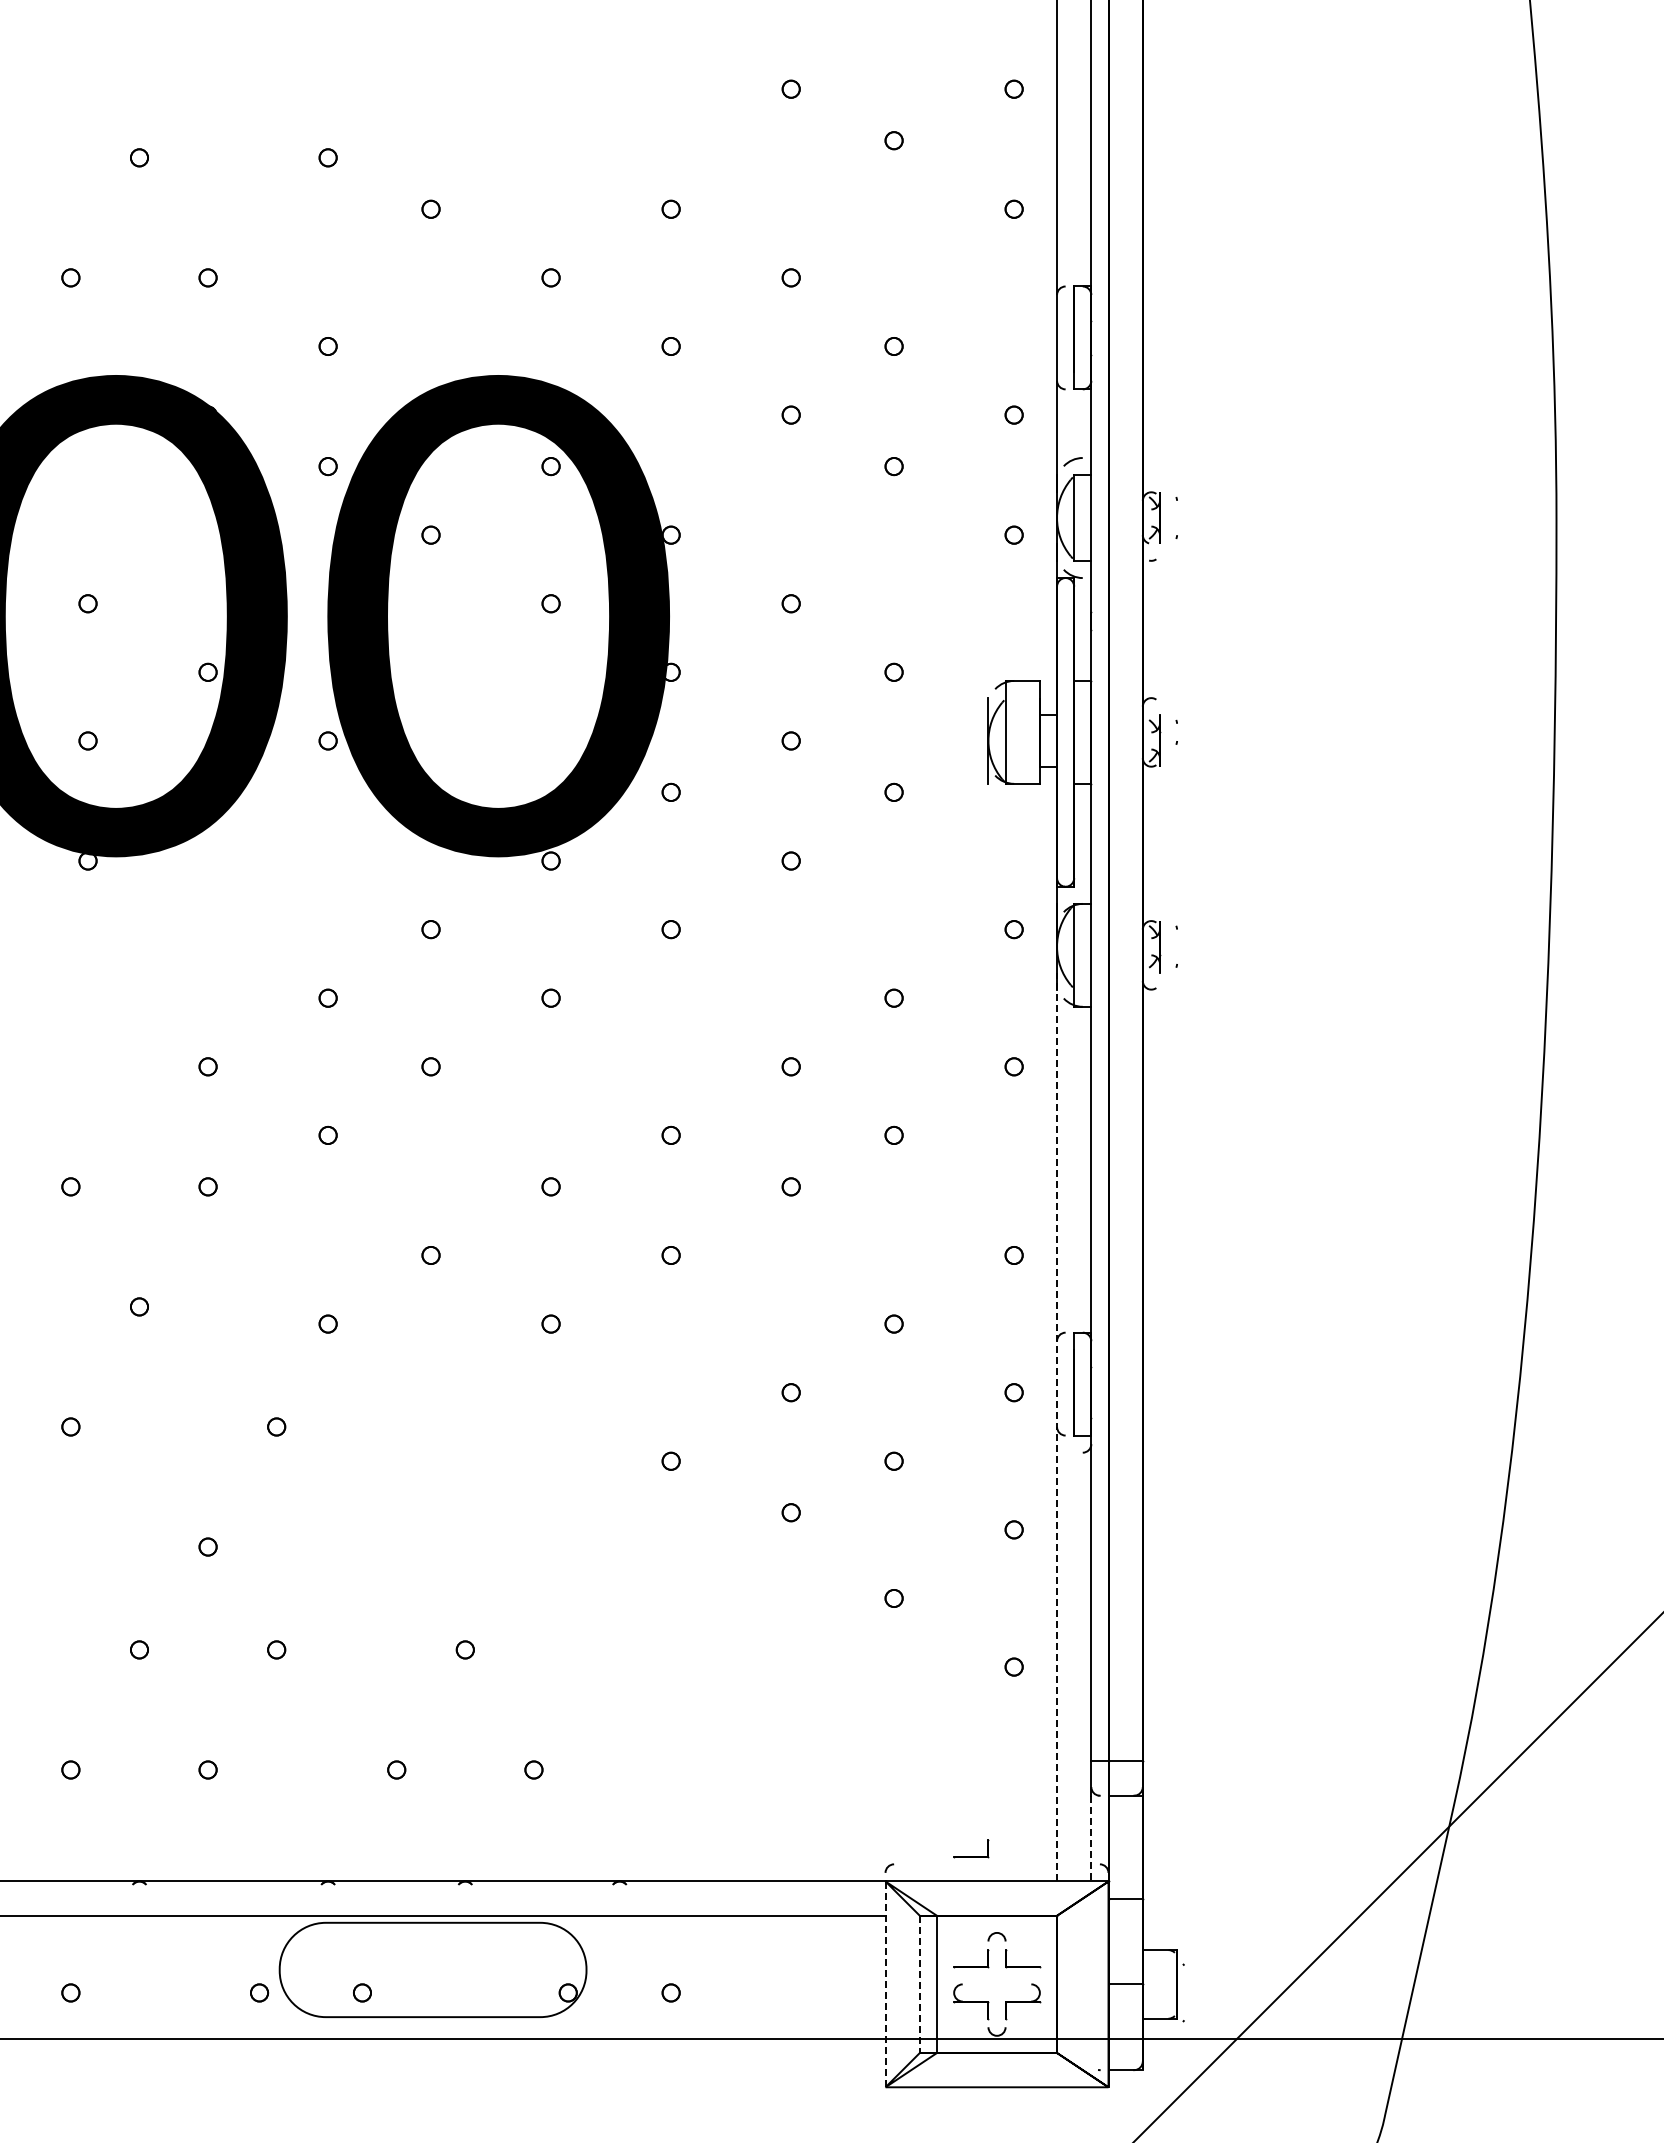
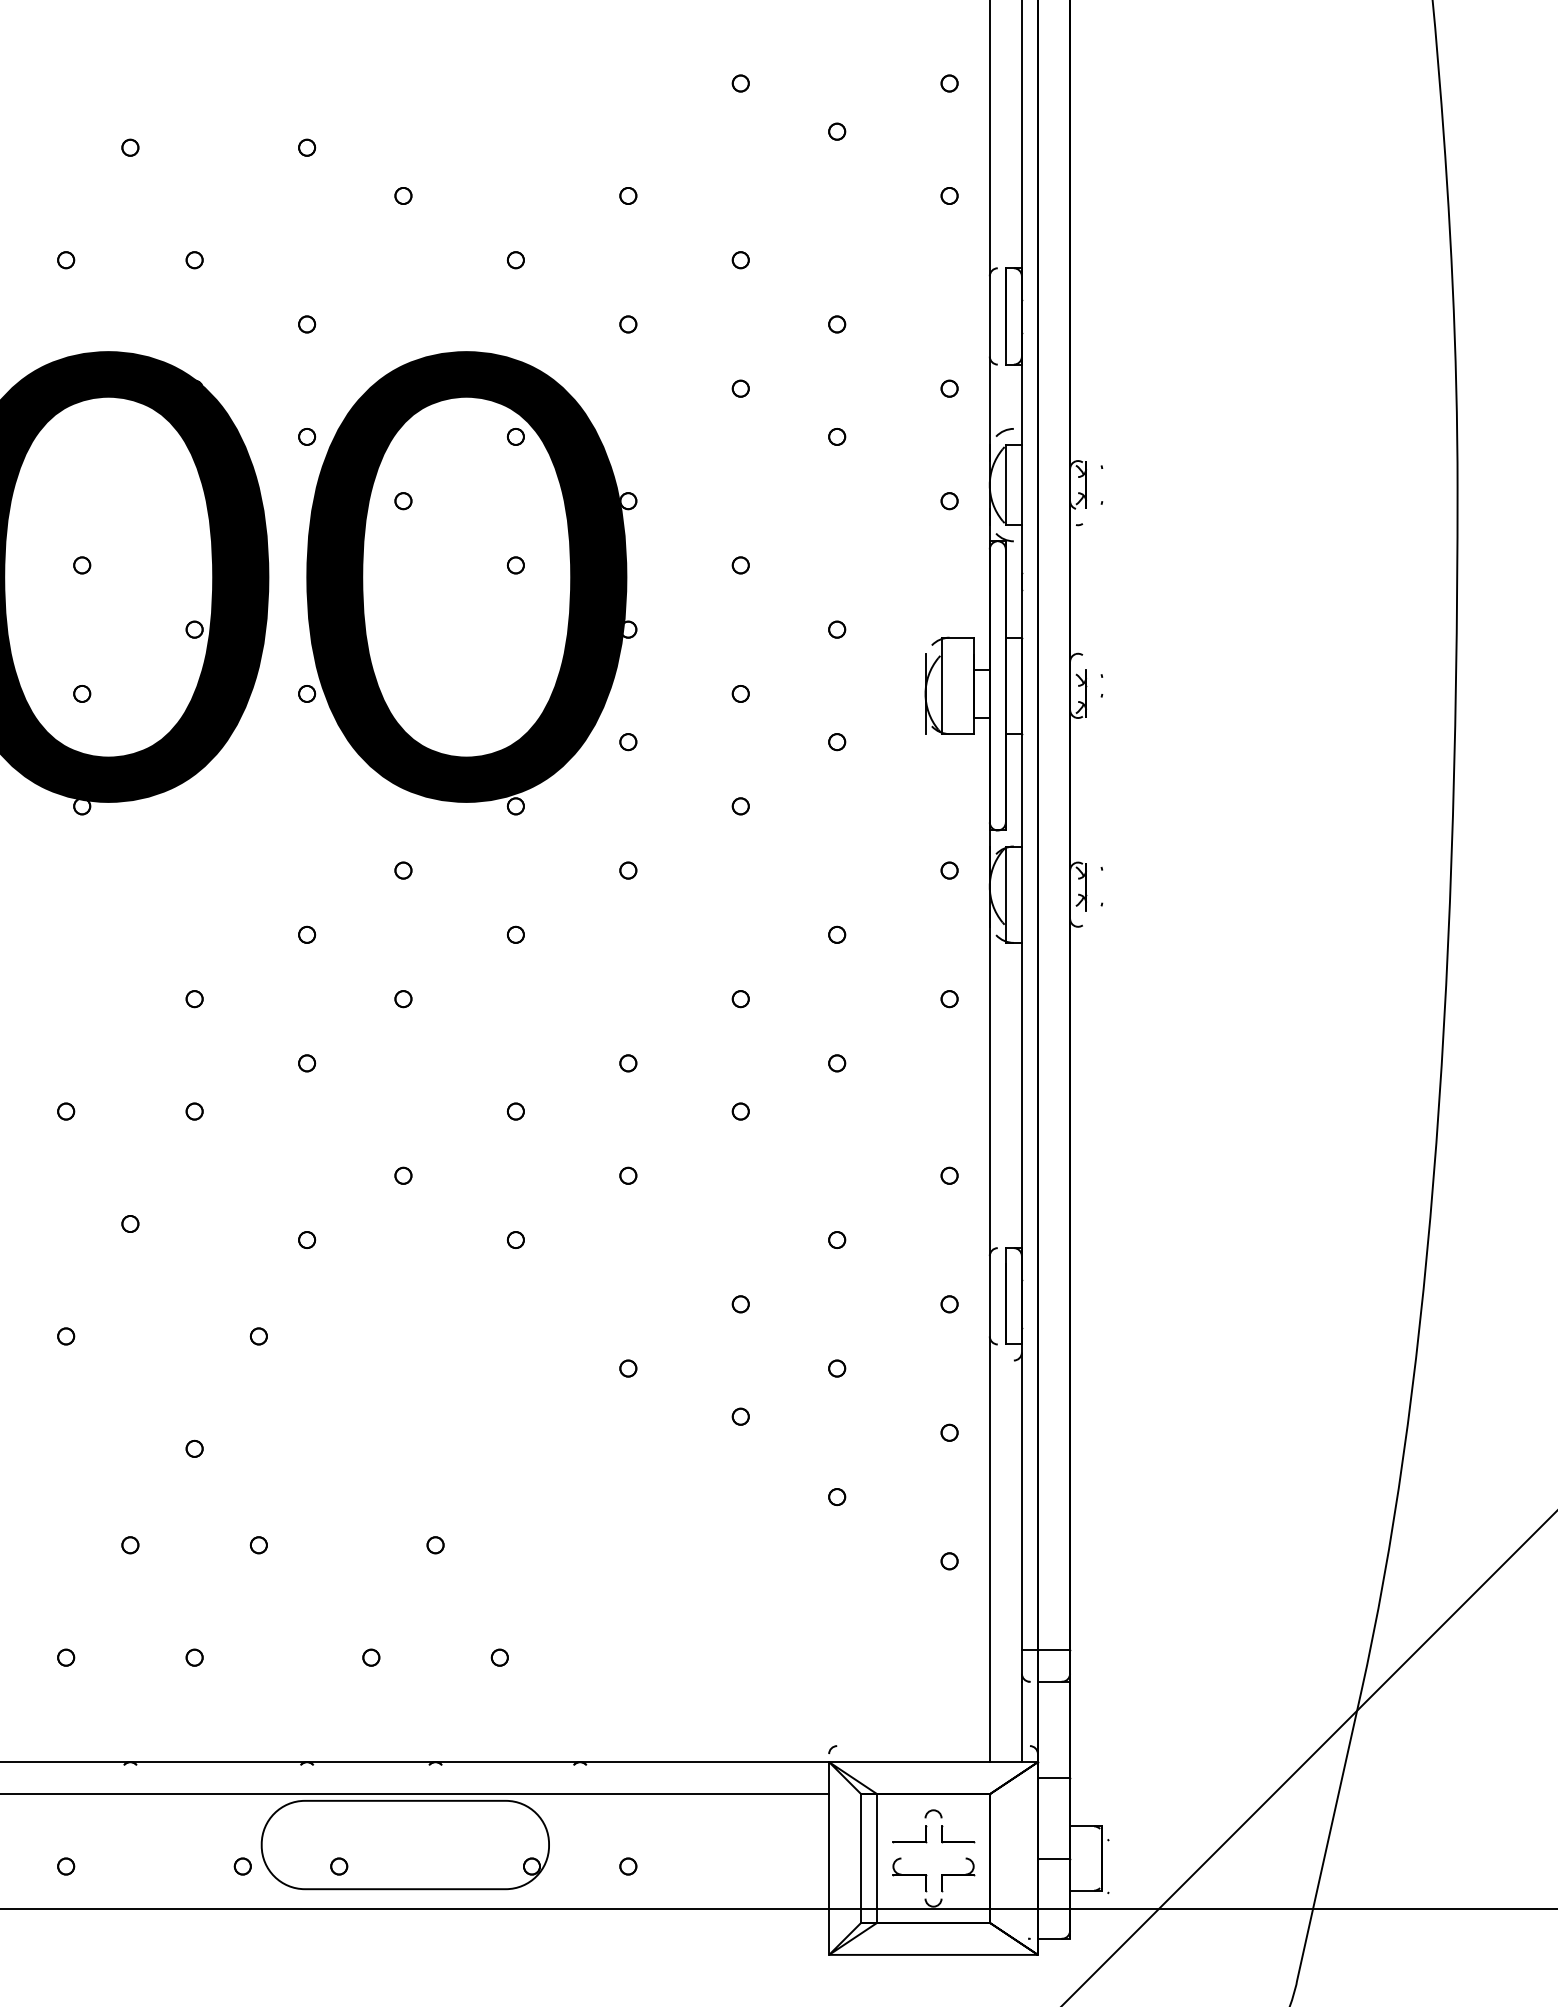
line: (1057, 1426) -> (990, 1335), dashed -> solid
line: (1091, 1838) -> (1022, 1721), dashed -> solid
part: (971, 1856) -> (909, 1738), removed
line: (885, 1984) -> (829, 1858), dashed -> solid
line: (919, 1984) -> (860, 1858), dashed -> solid

